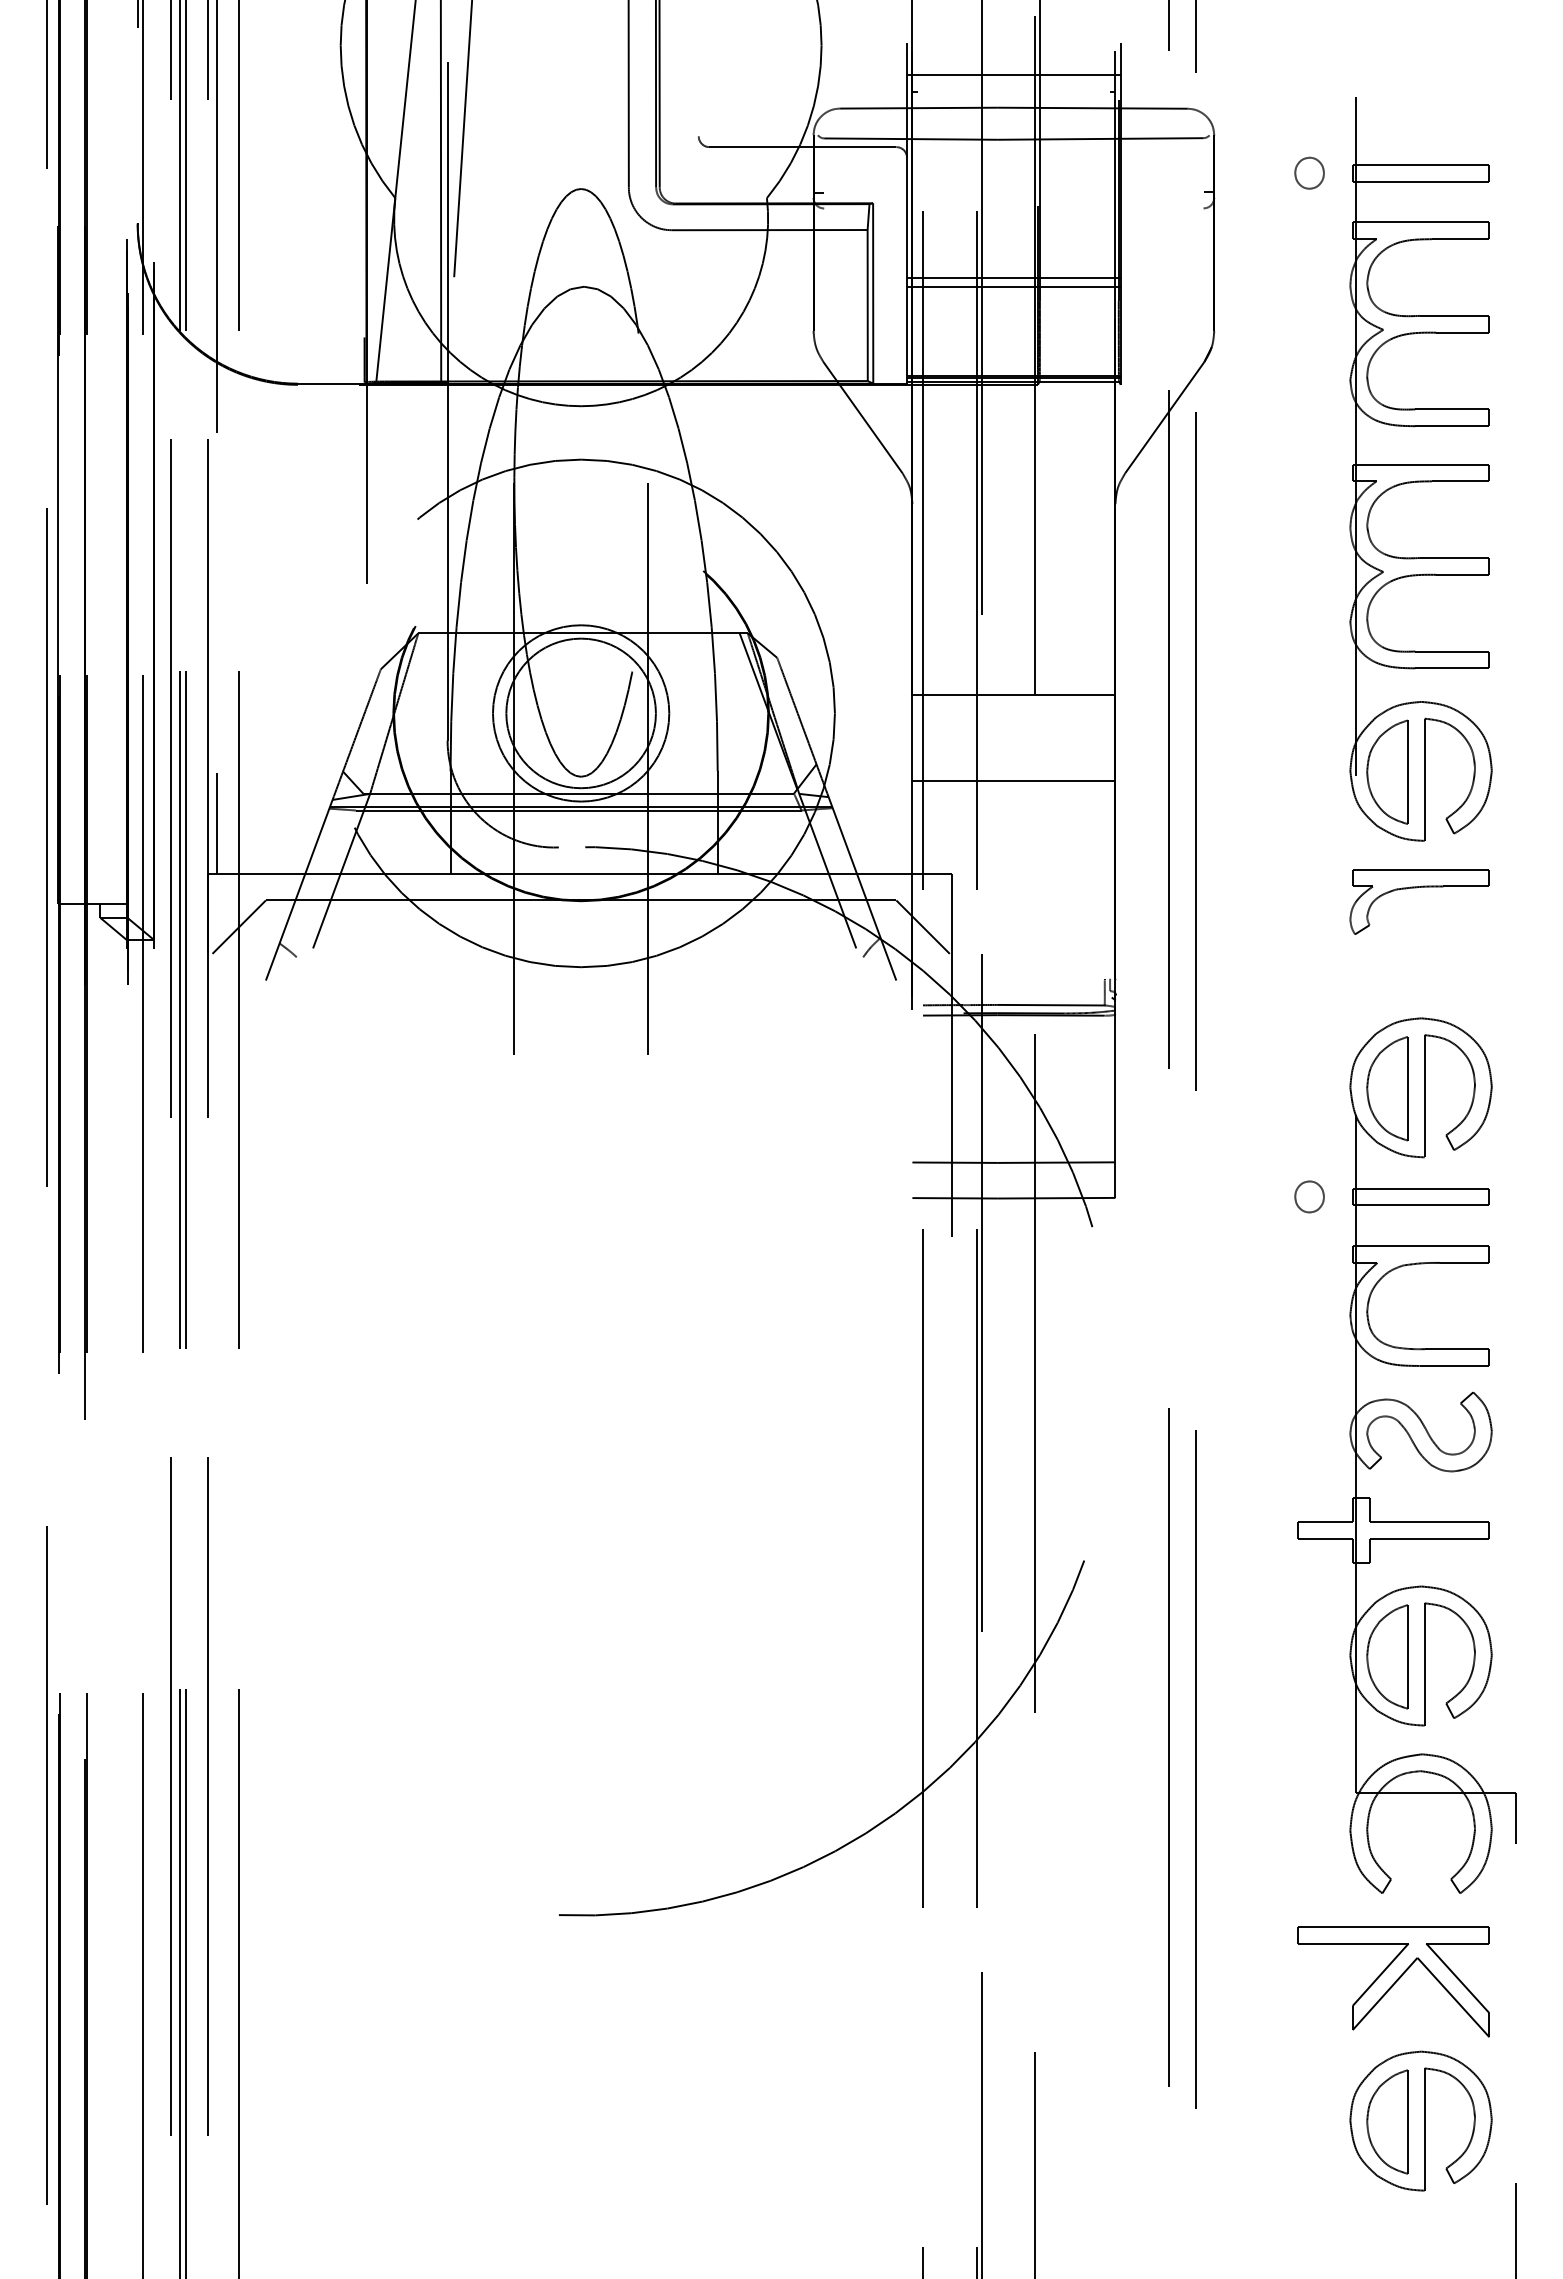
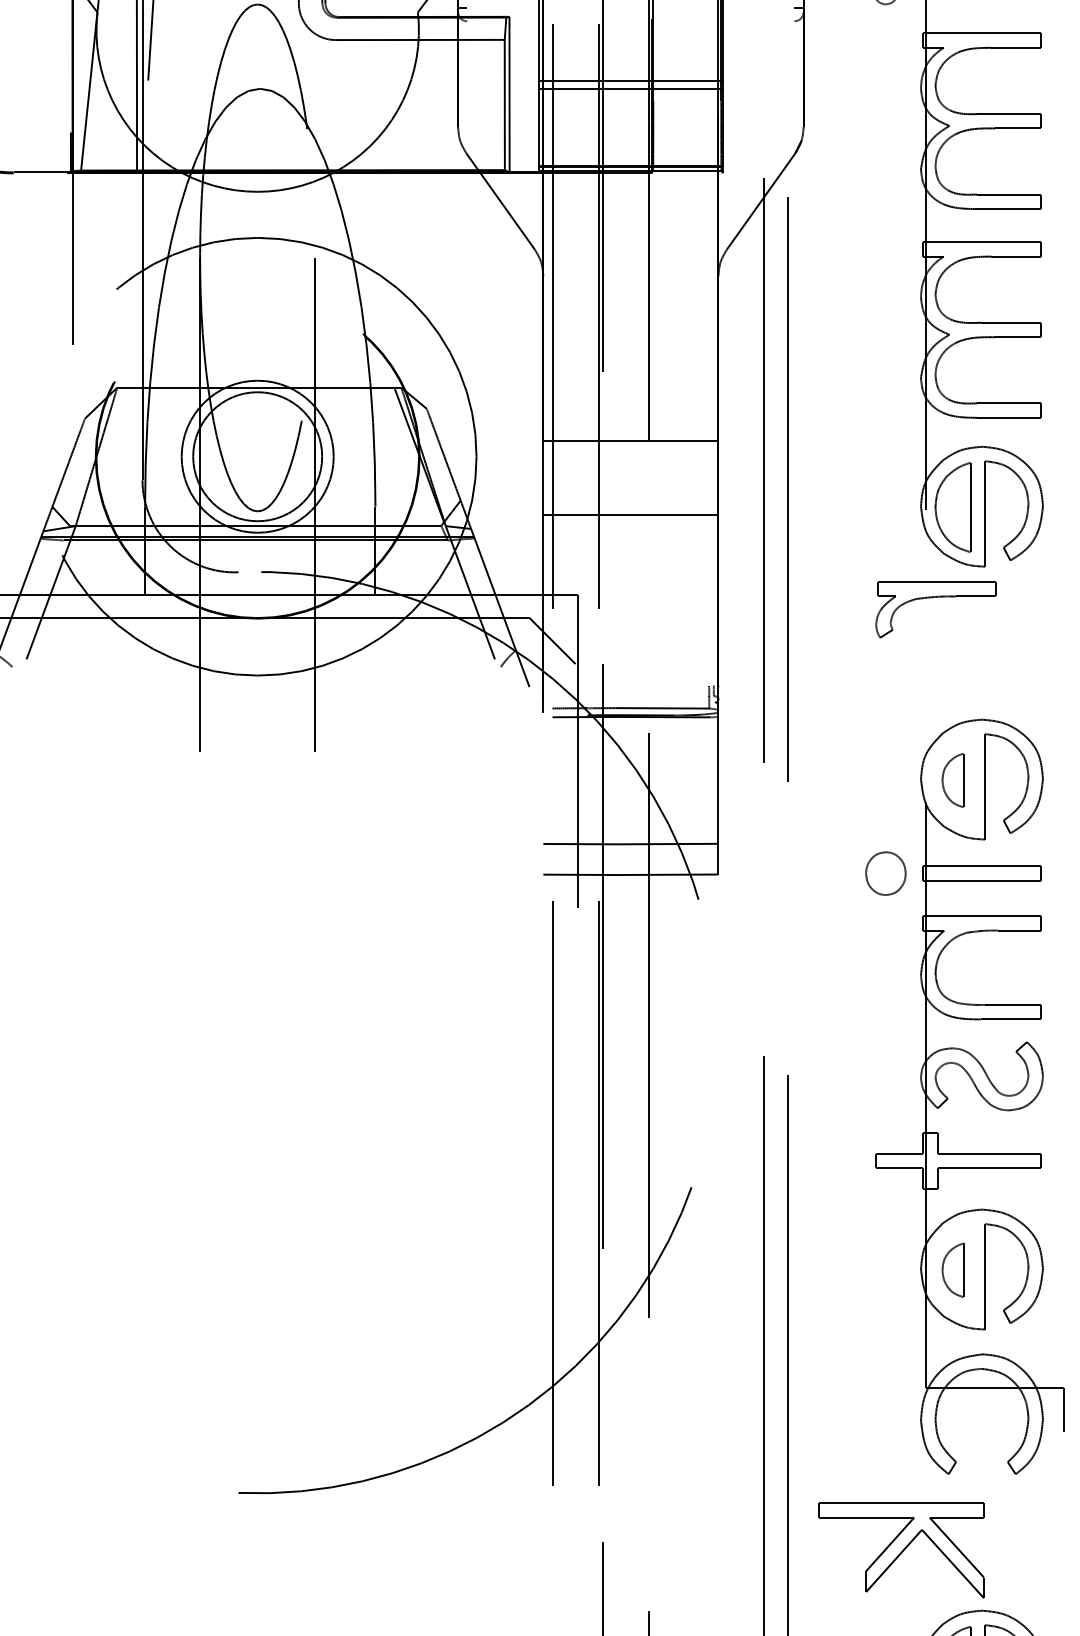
part: (1416, 888) -> (933, 598), moved
part: (1387, 1088) -> (953, 780), size x0.6
part: (1309, 1196) -> (885, 873), size x1.6
part: (1387, 1656) -> (953, 1269), size x0.6
part: (1393, 1981) -> (901, 1550), moved

